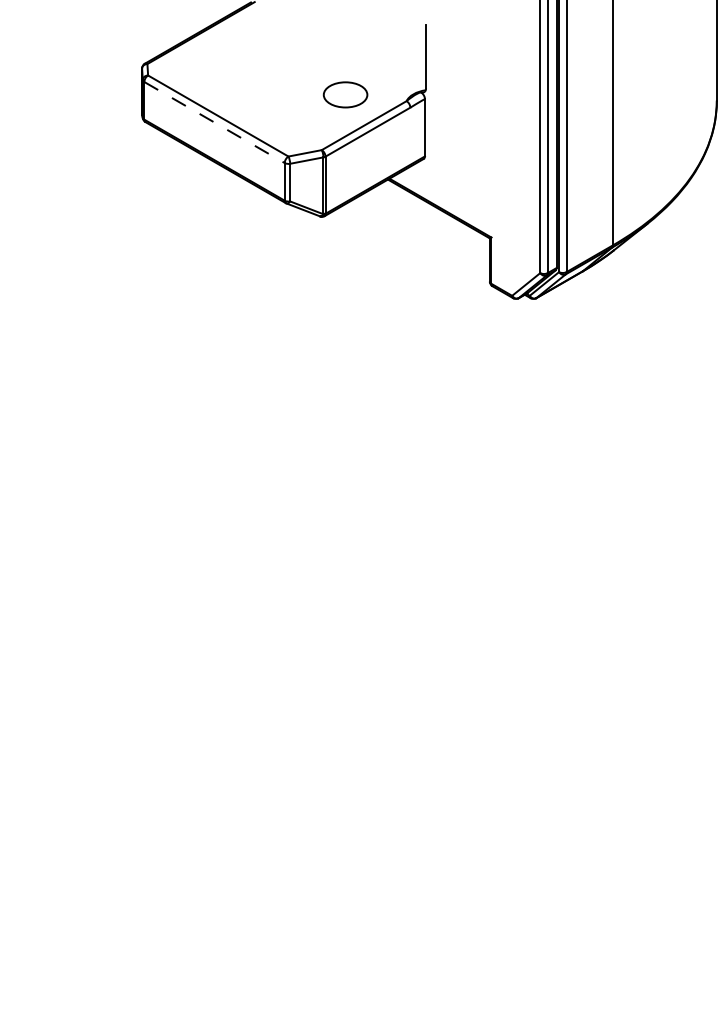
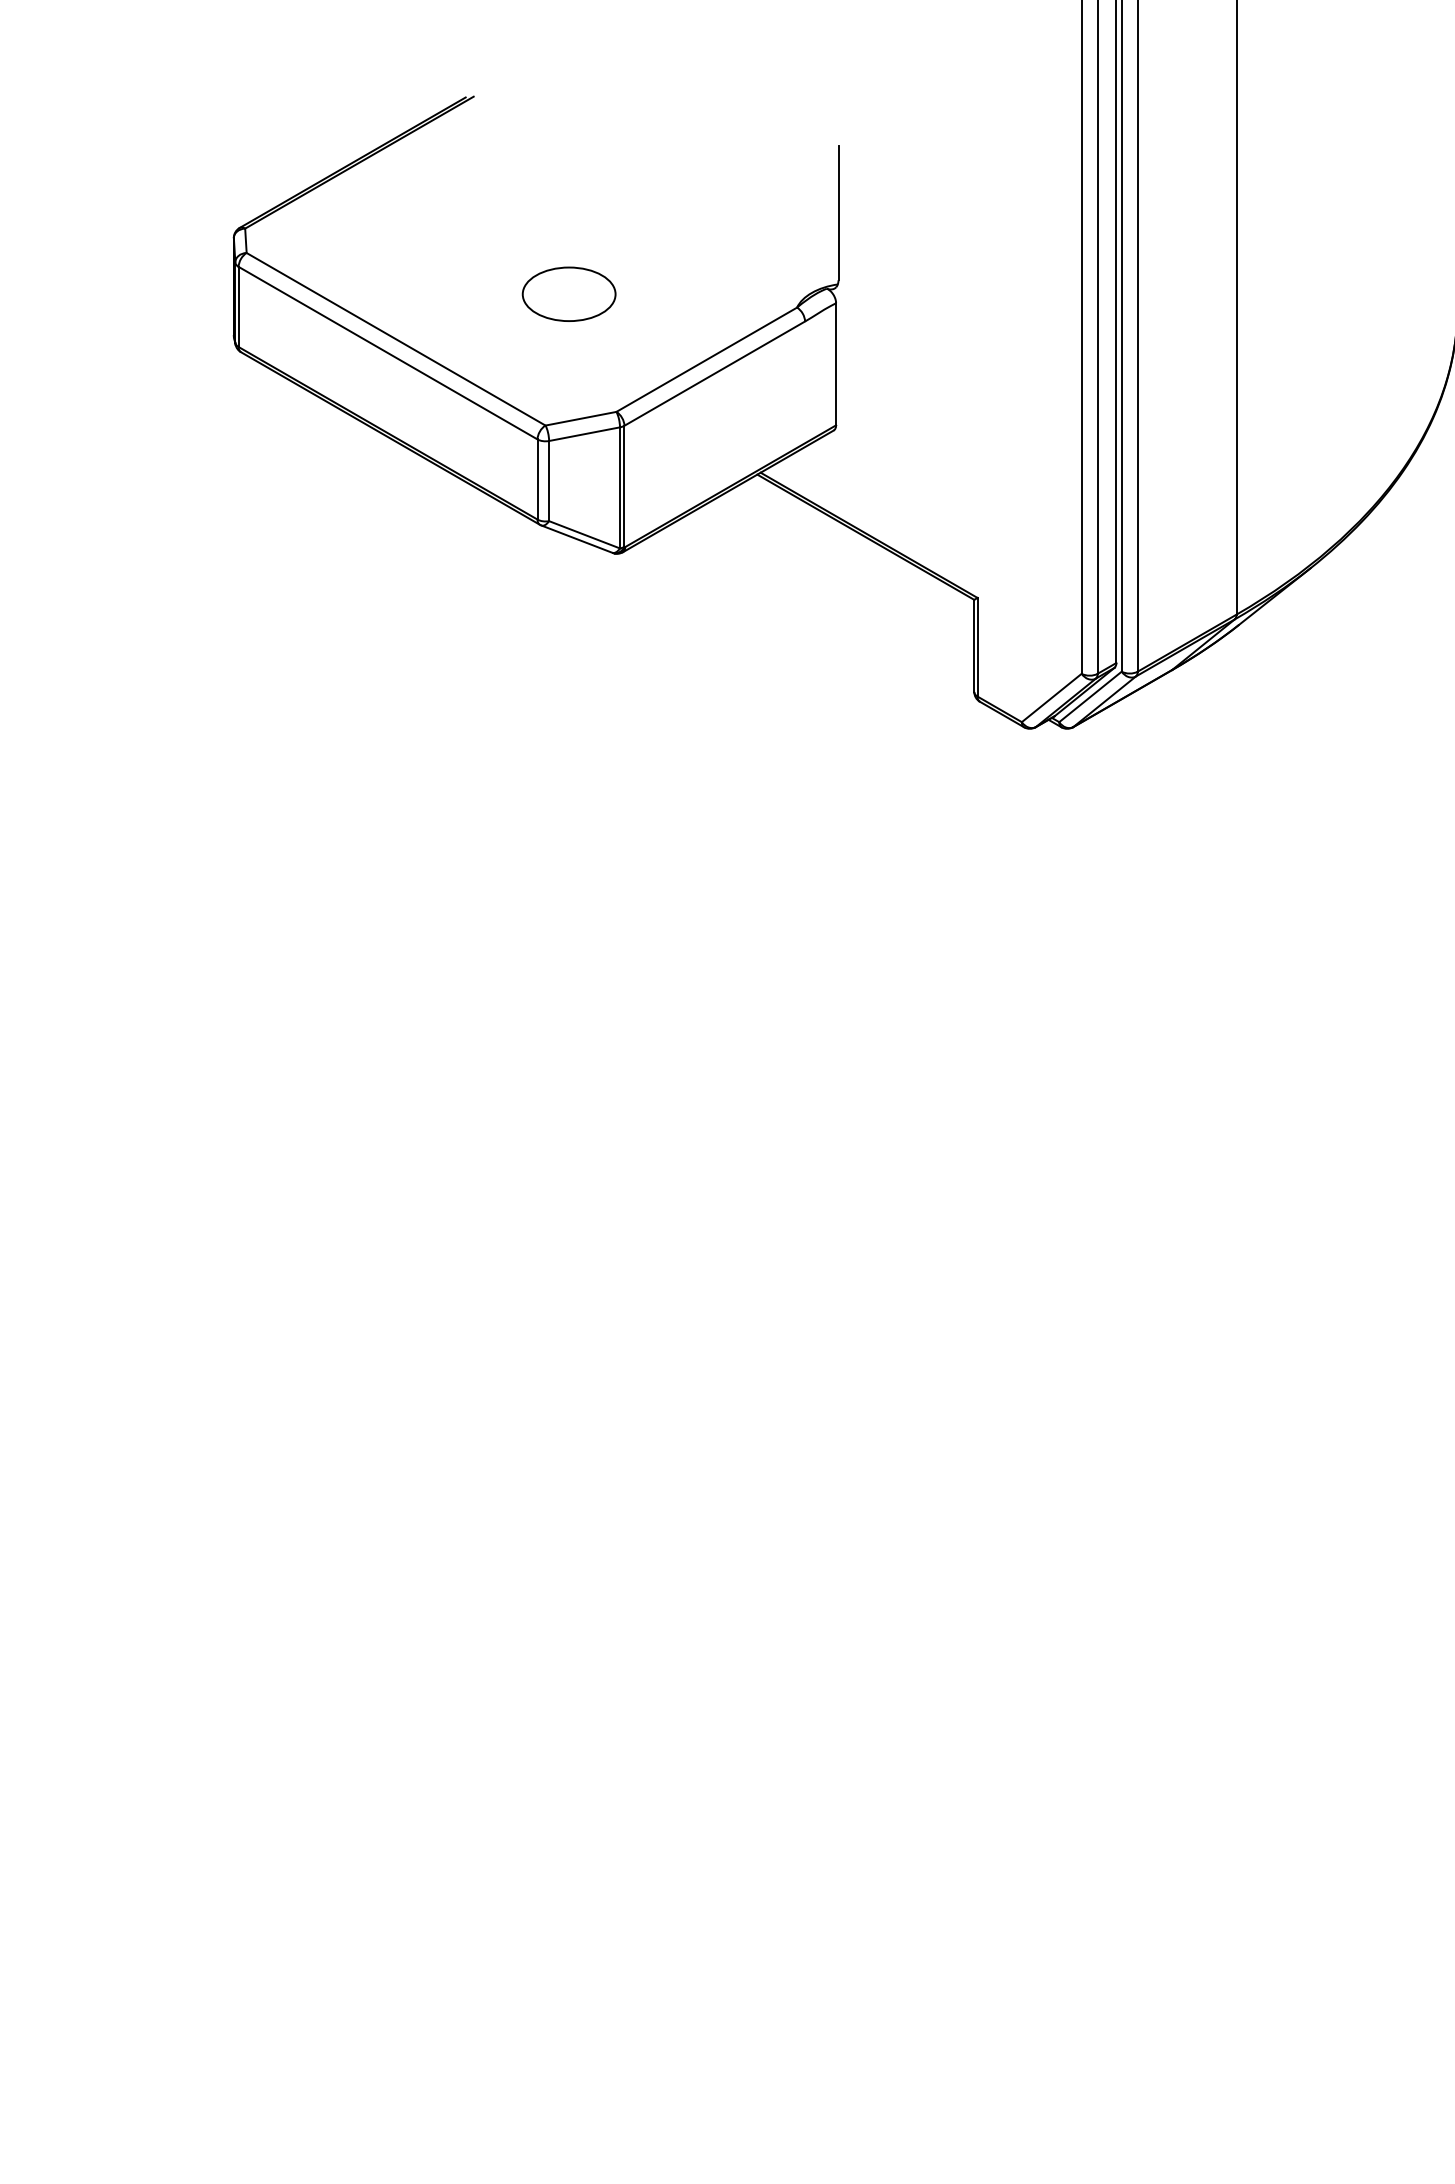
part: (345, 94) -> (568, 293), moved
line: (214, 122) -> (388, 353), dashed -> solid

